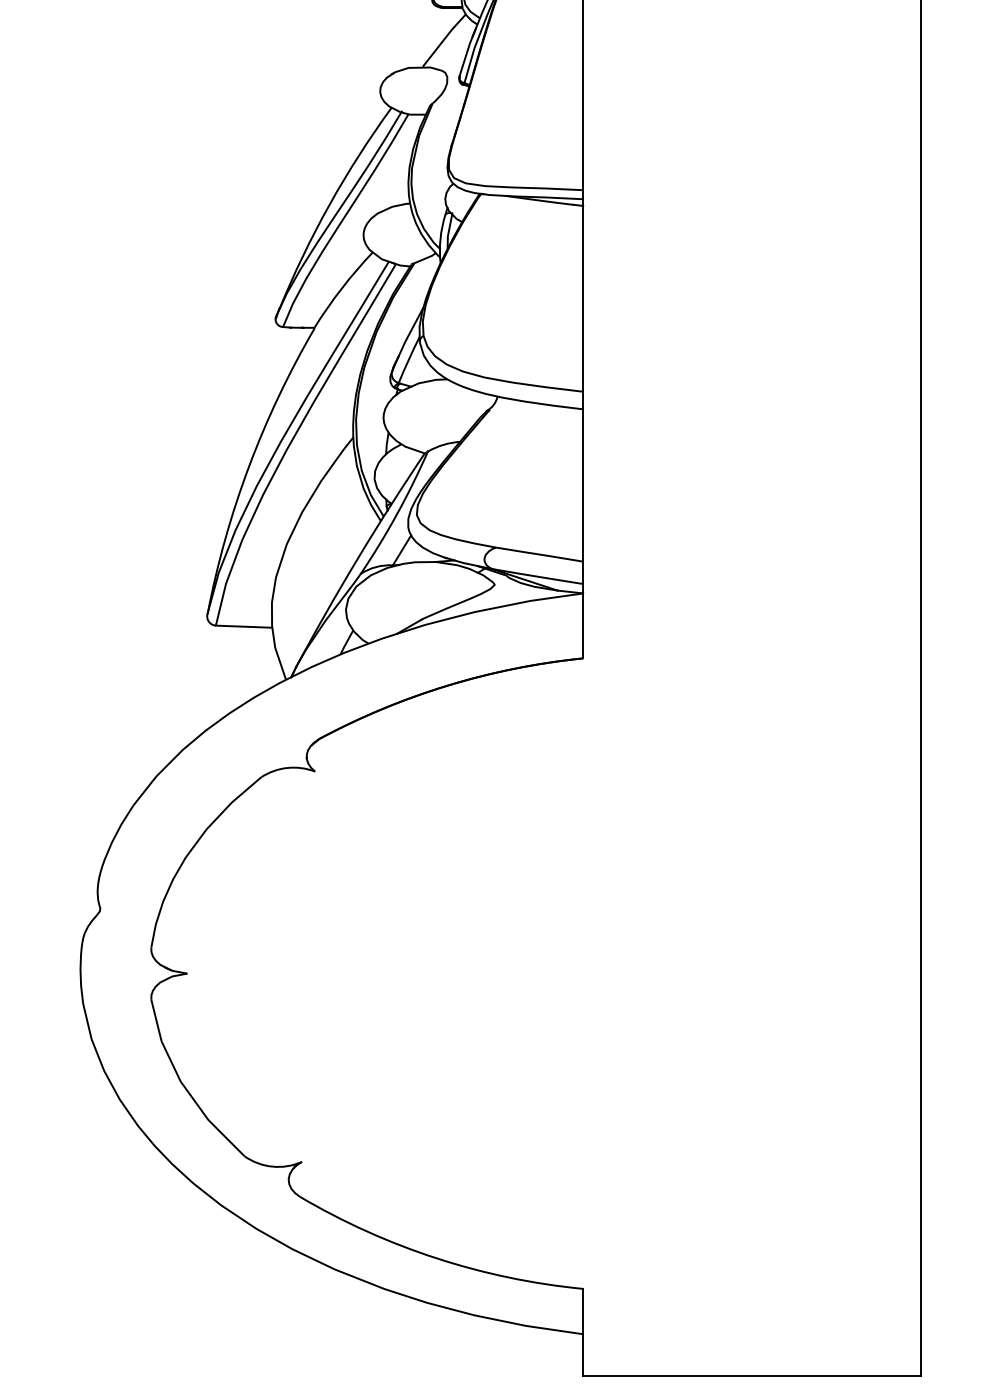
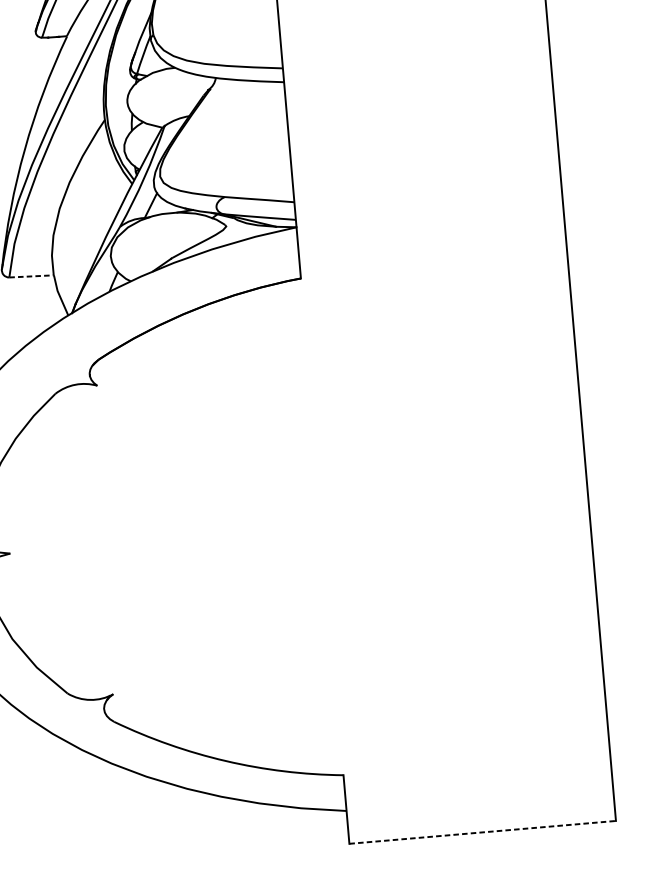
line: (244, 626) -> (31, 276), solid -> dashed
line: (752, 1375) -> (482, 832), solid -> dashed

